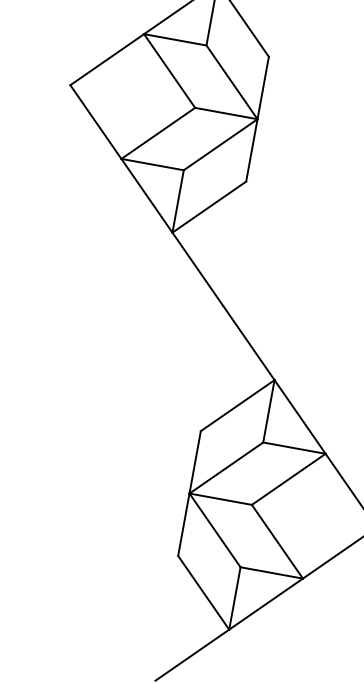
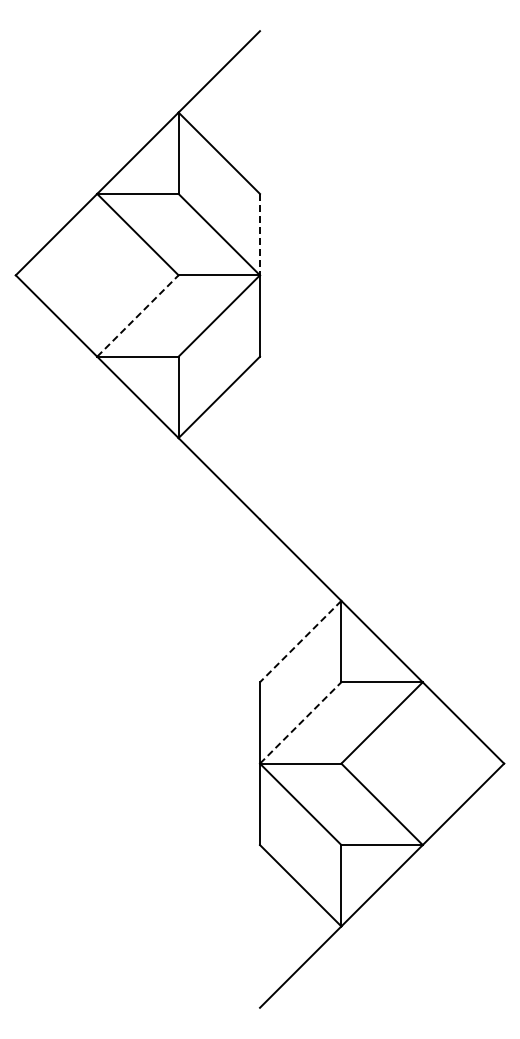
line: (263, 87) -> (260, 234), solid -> dashed
line: (157, 133) -> (137, 316), solid -> dashed
line: (237, 405) -> (300, 641), solid -> dashed
line: (226, 467) -> (300, 722), solid -> dashed

